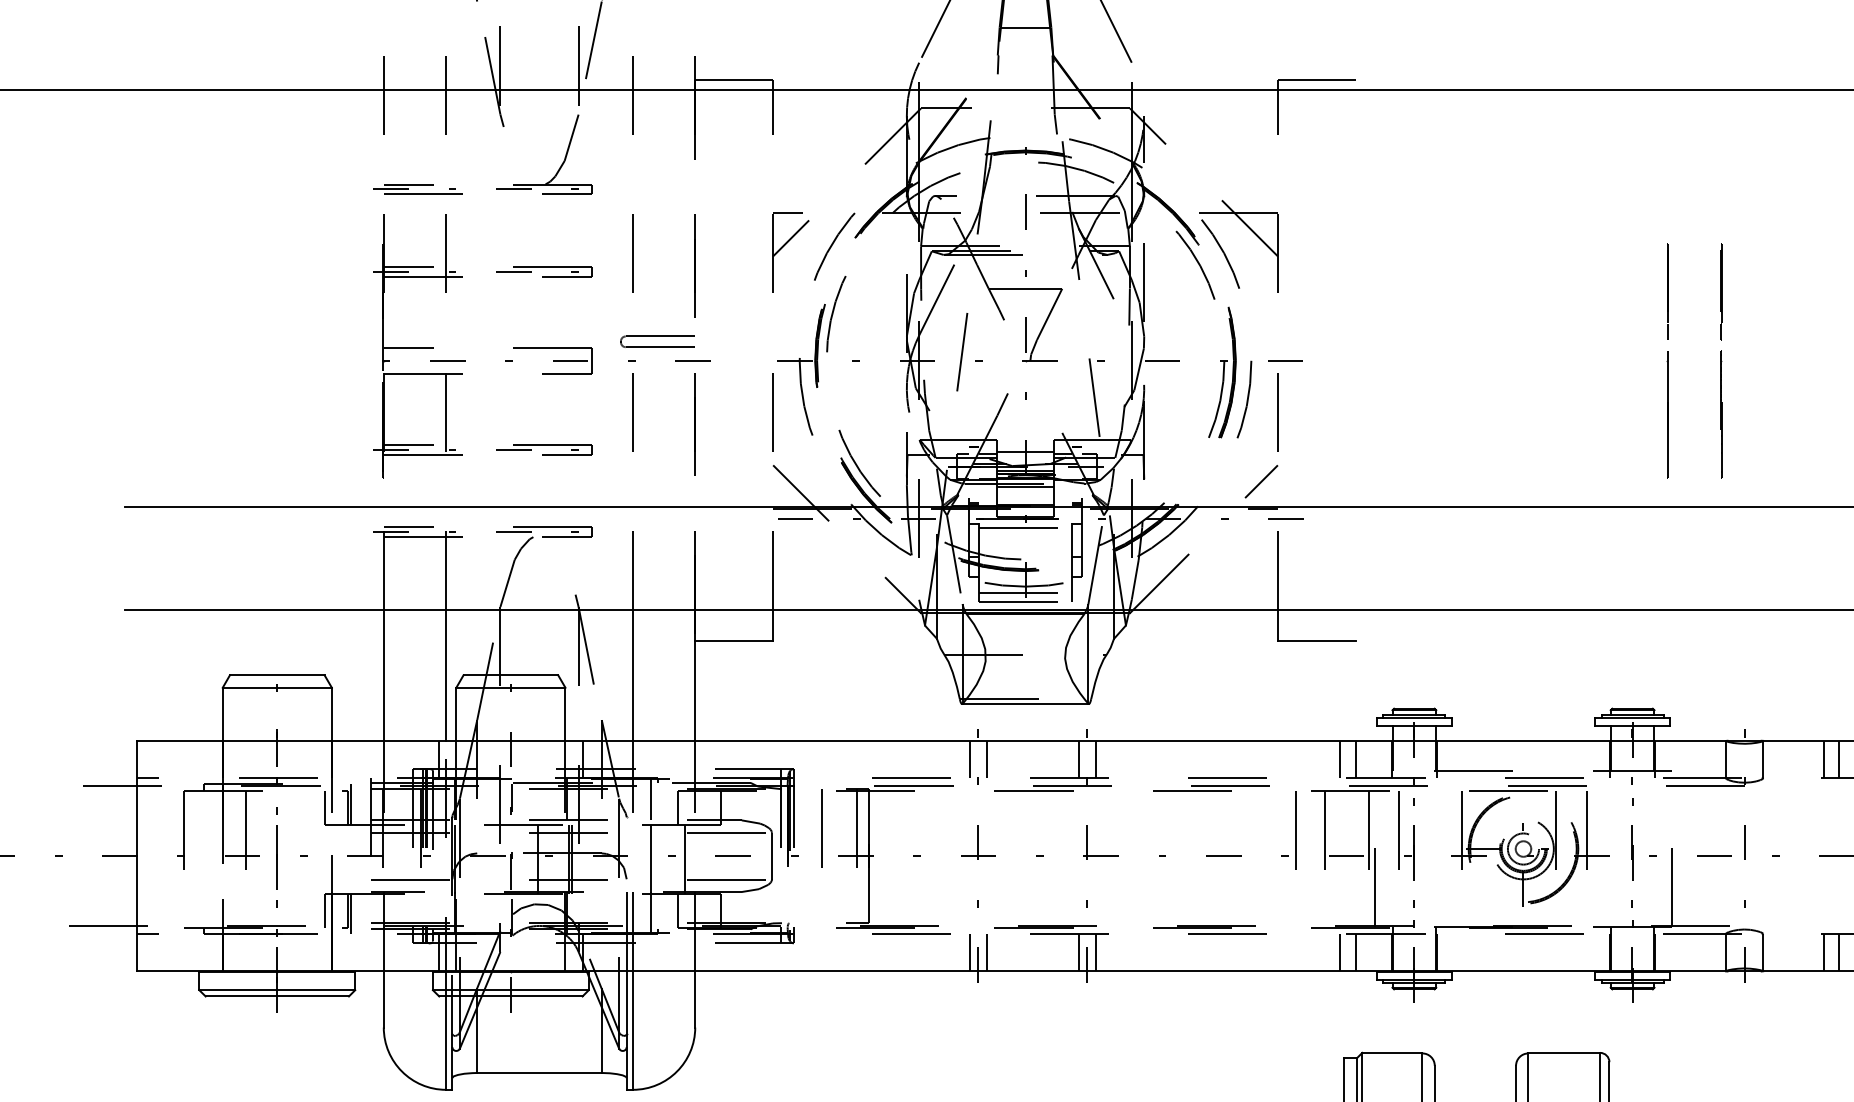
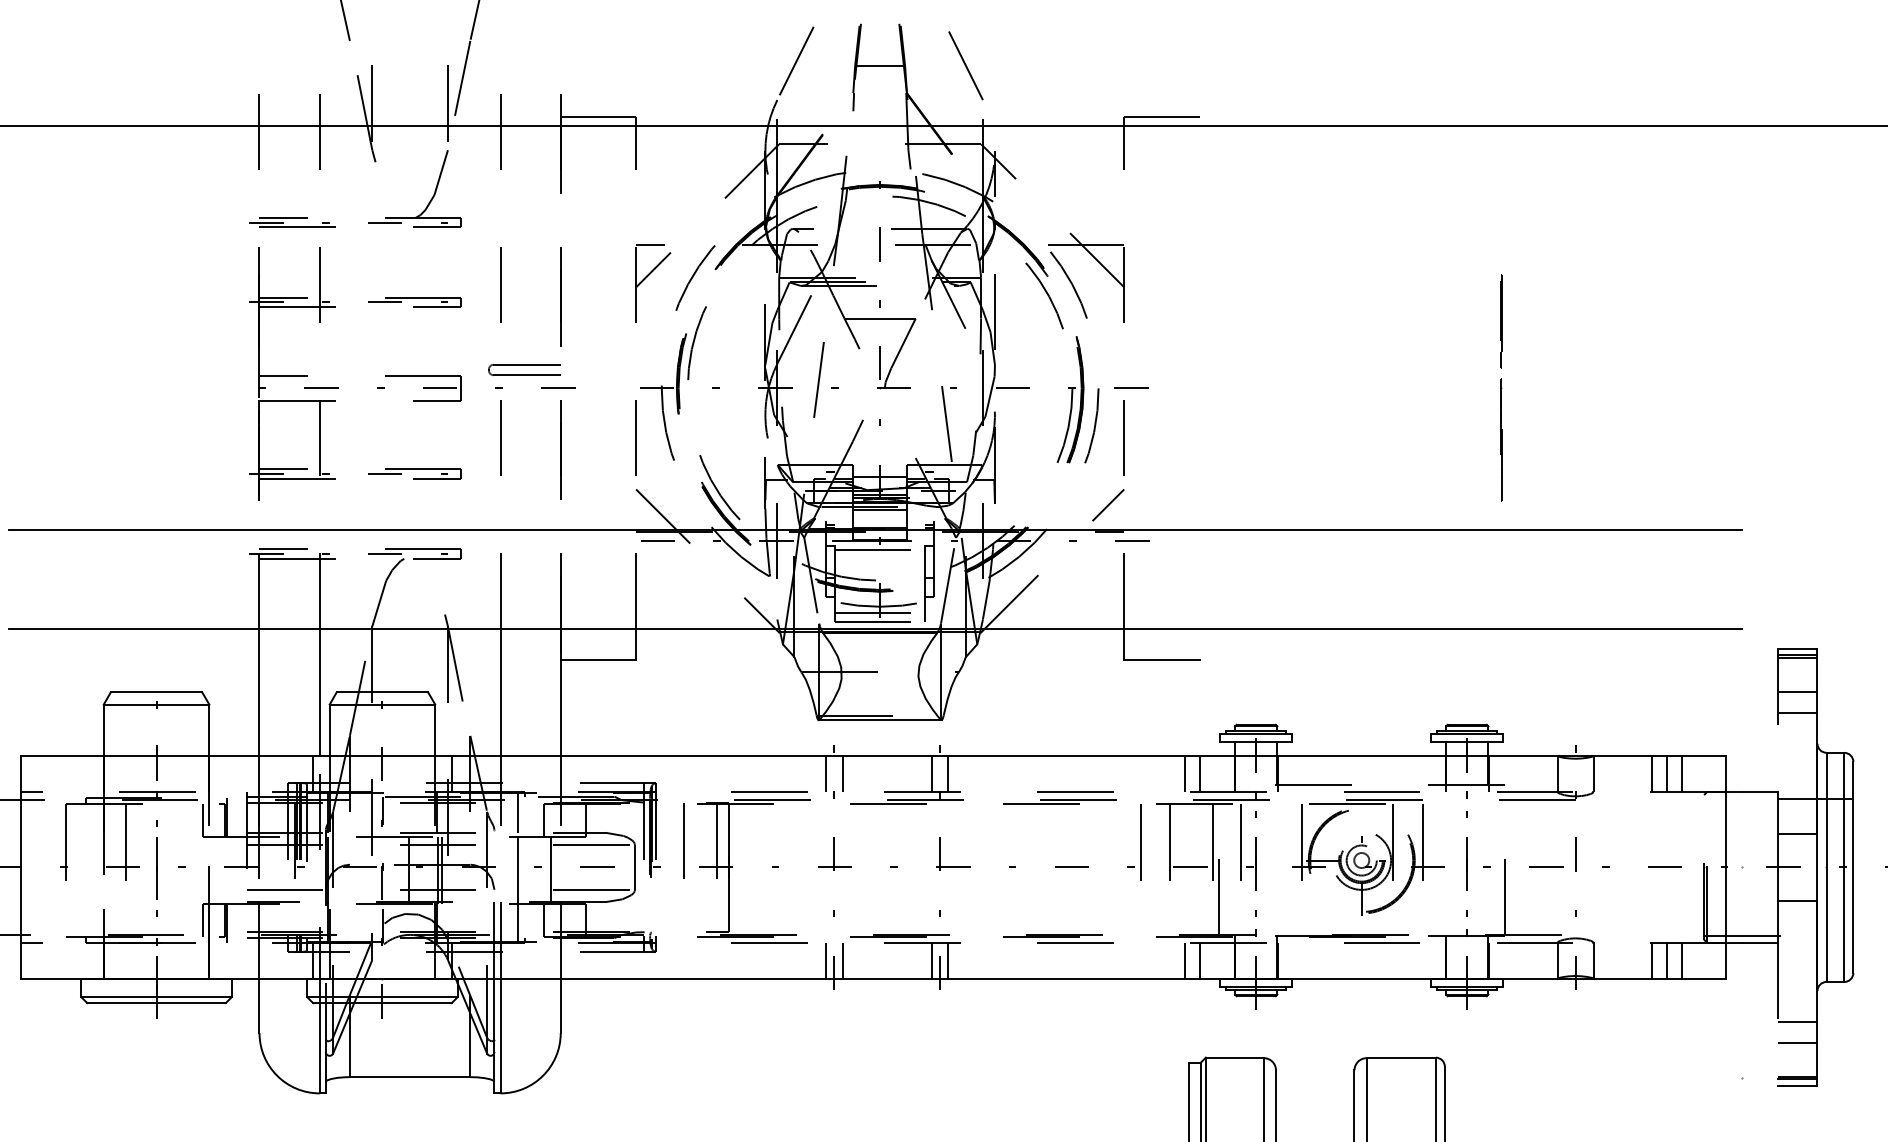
line: (1721, 359) -> (1553, 387), removed

